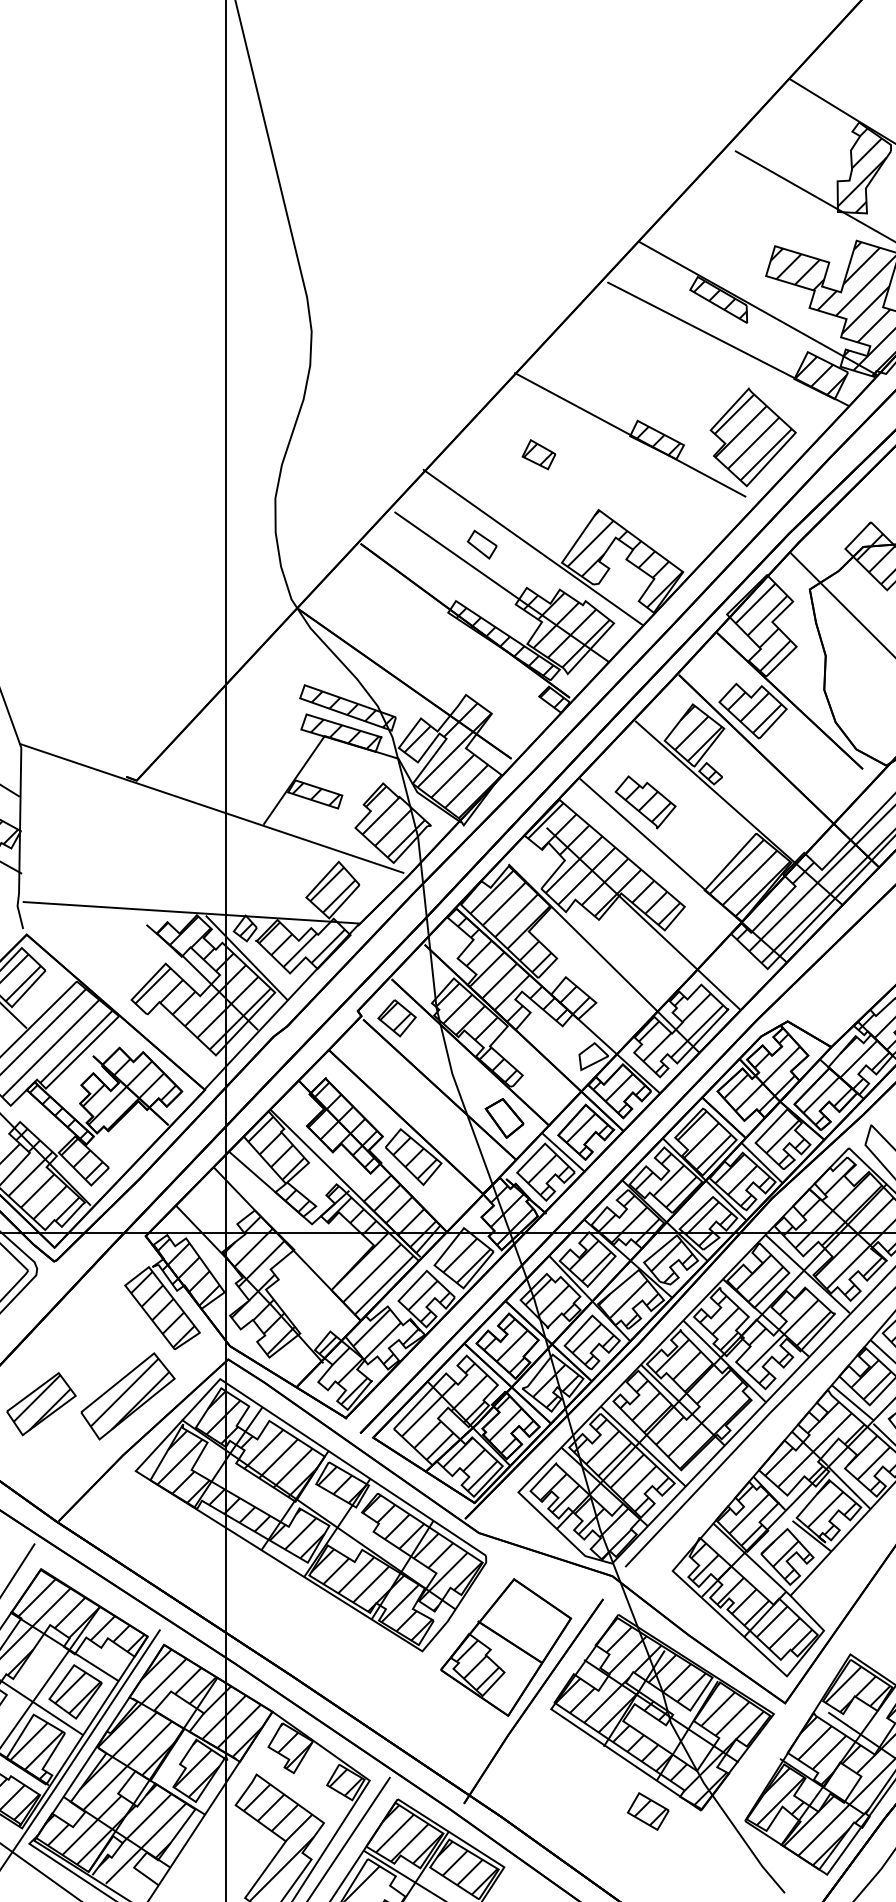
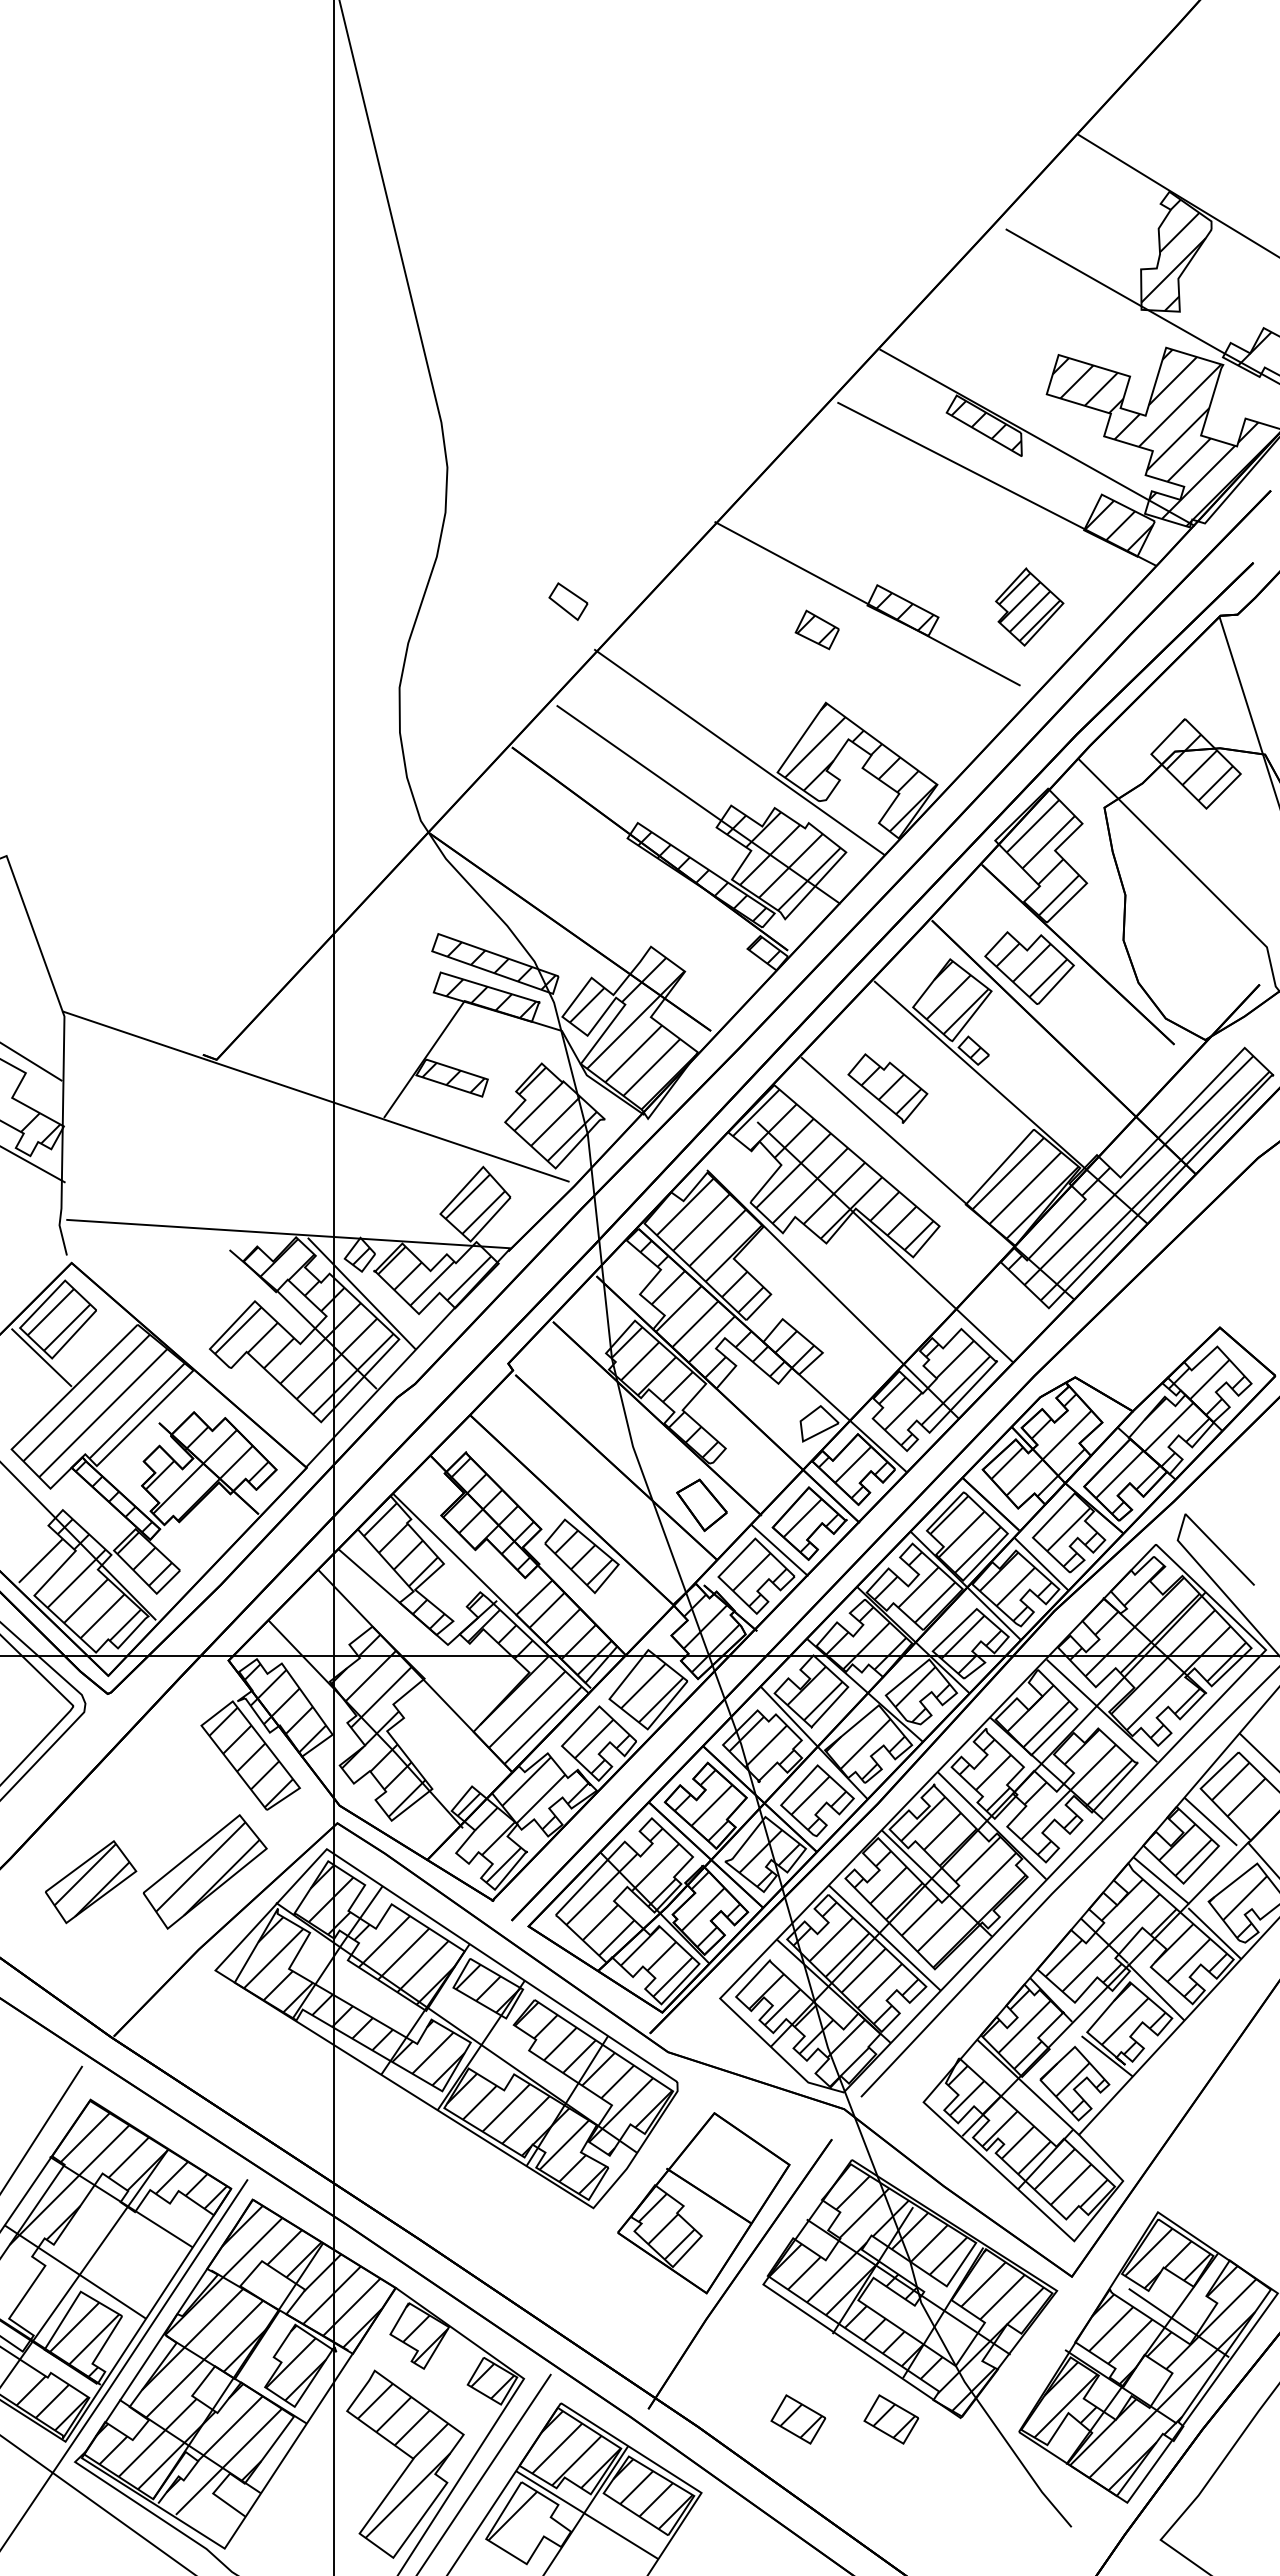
part: (753, 436) -> (1029, 606), size x0.6
part: (538, 454) -> (816, 629), moved
part: (482, 544) -> (568, 601), moved
part: (396, 1018) -> (559, 1373), removed
part: (75, 1691) -> (135, 2261), removed
part: (577, 1811) -> (798, 2419), added

